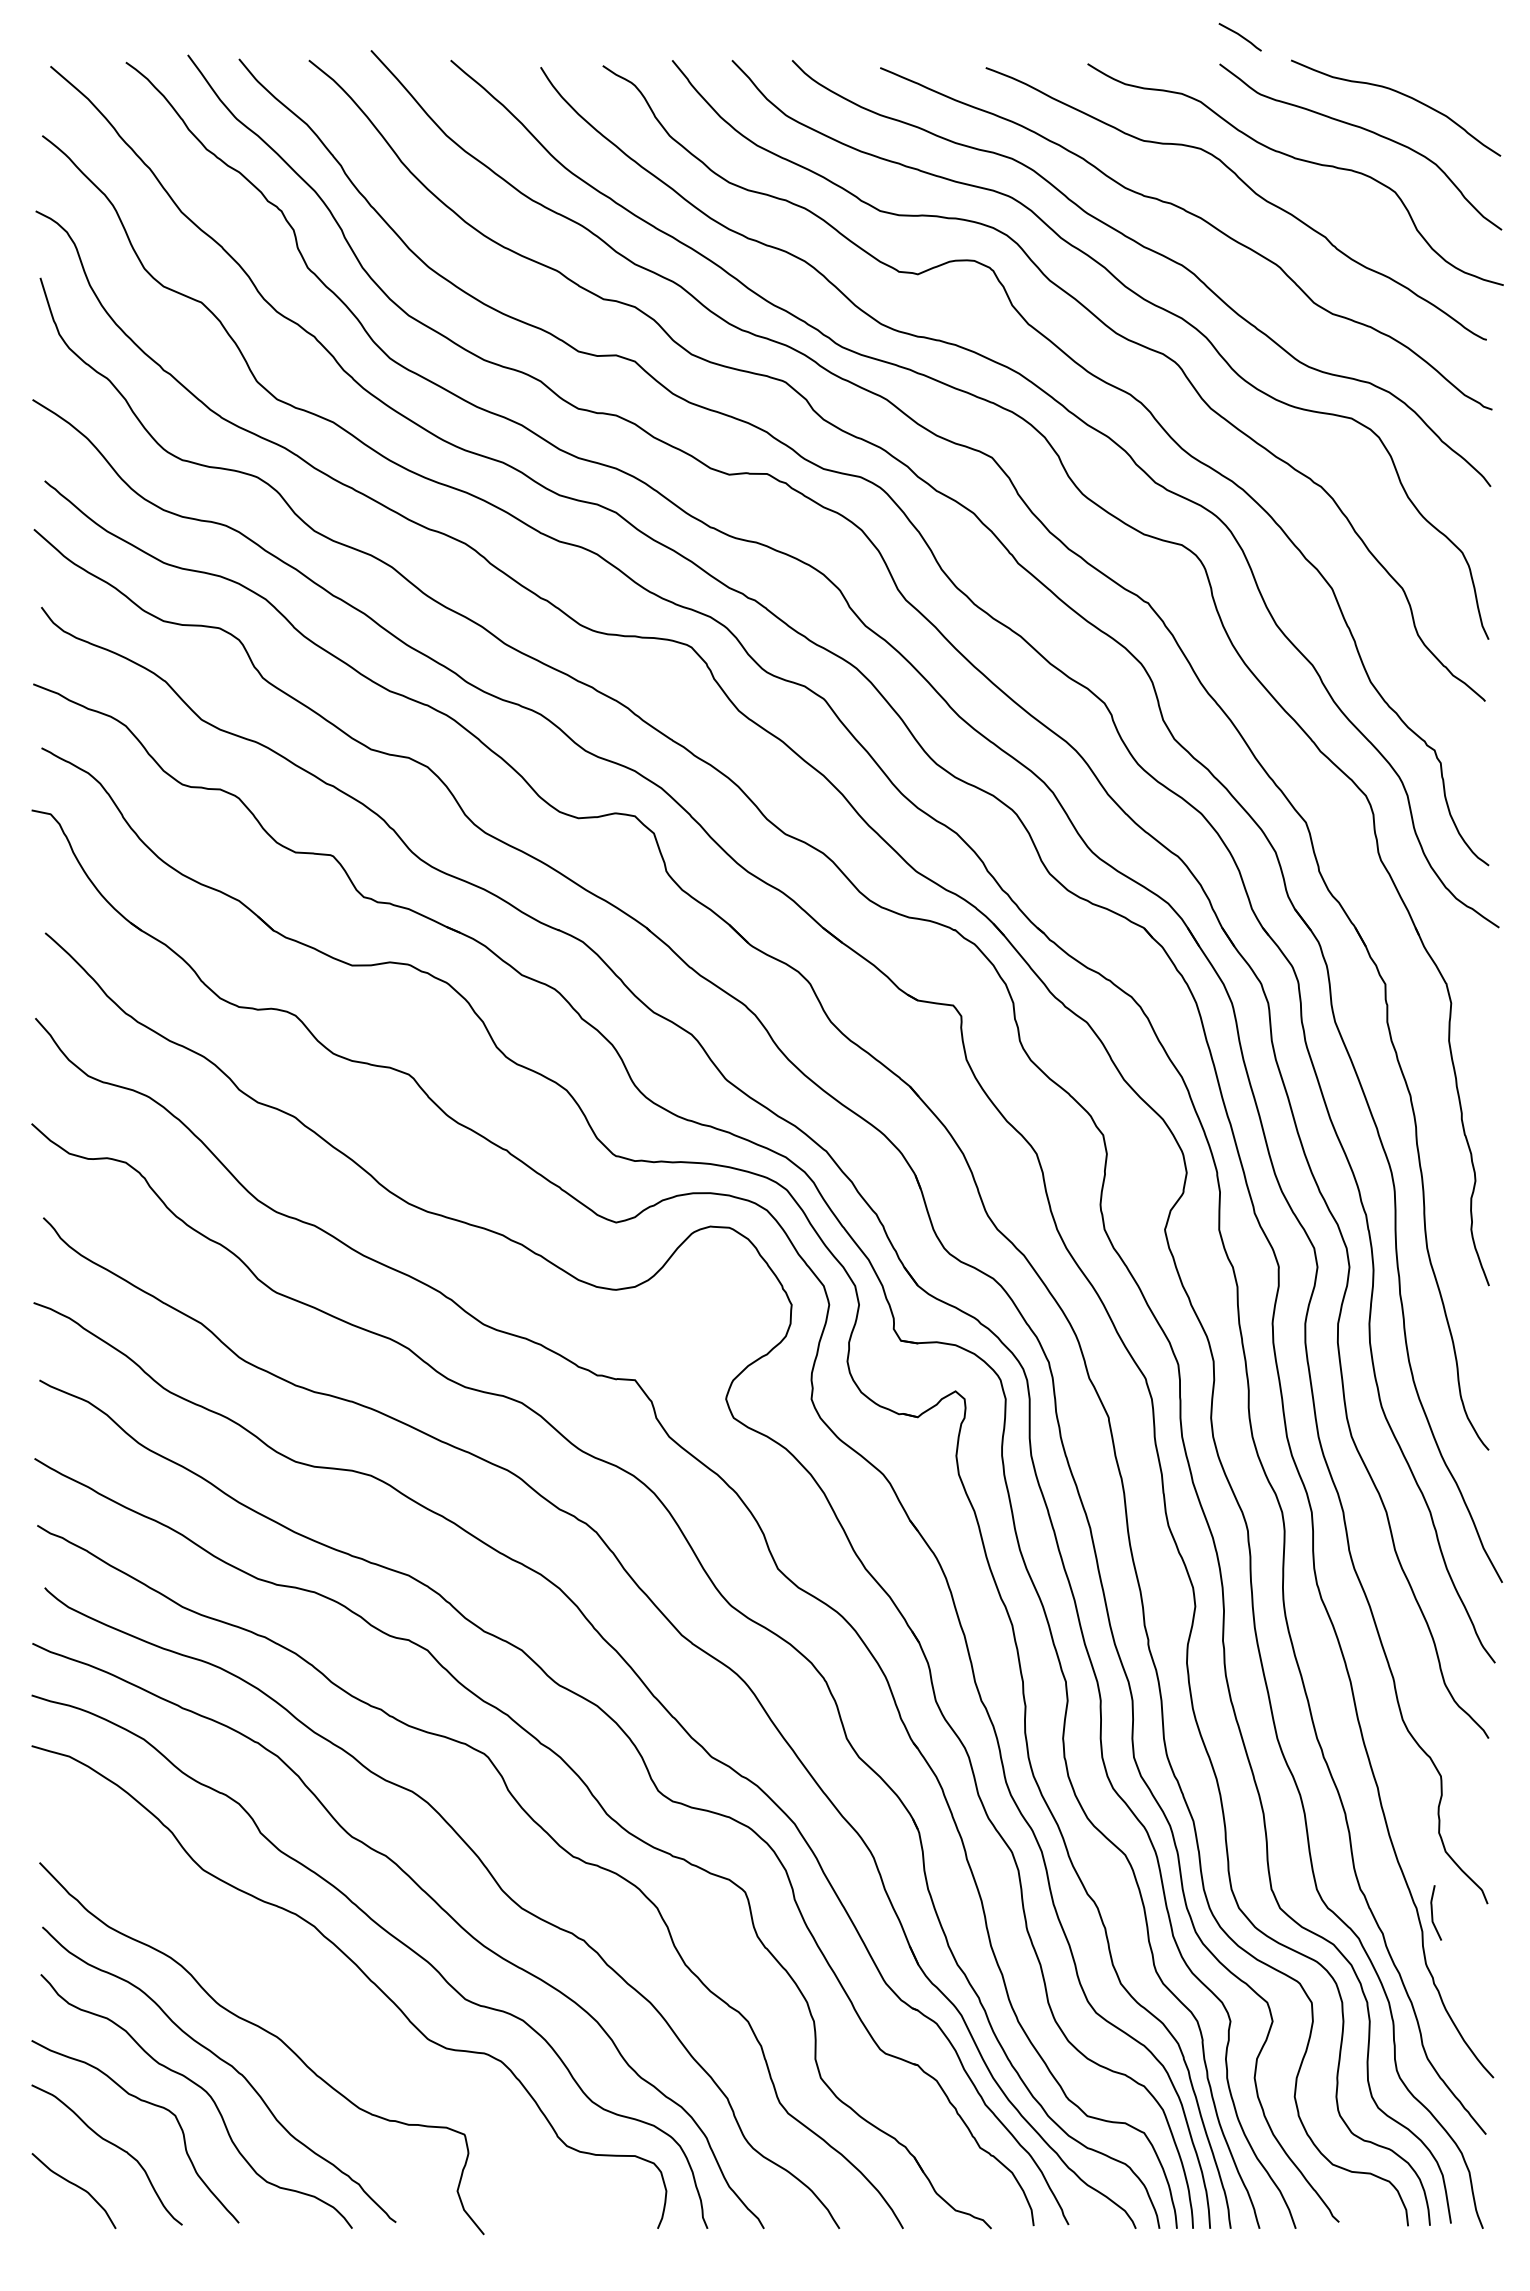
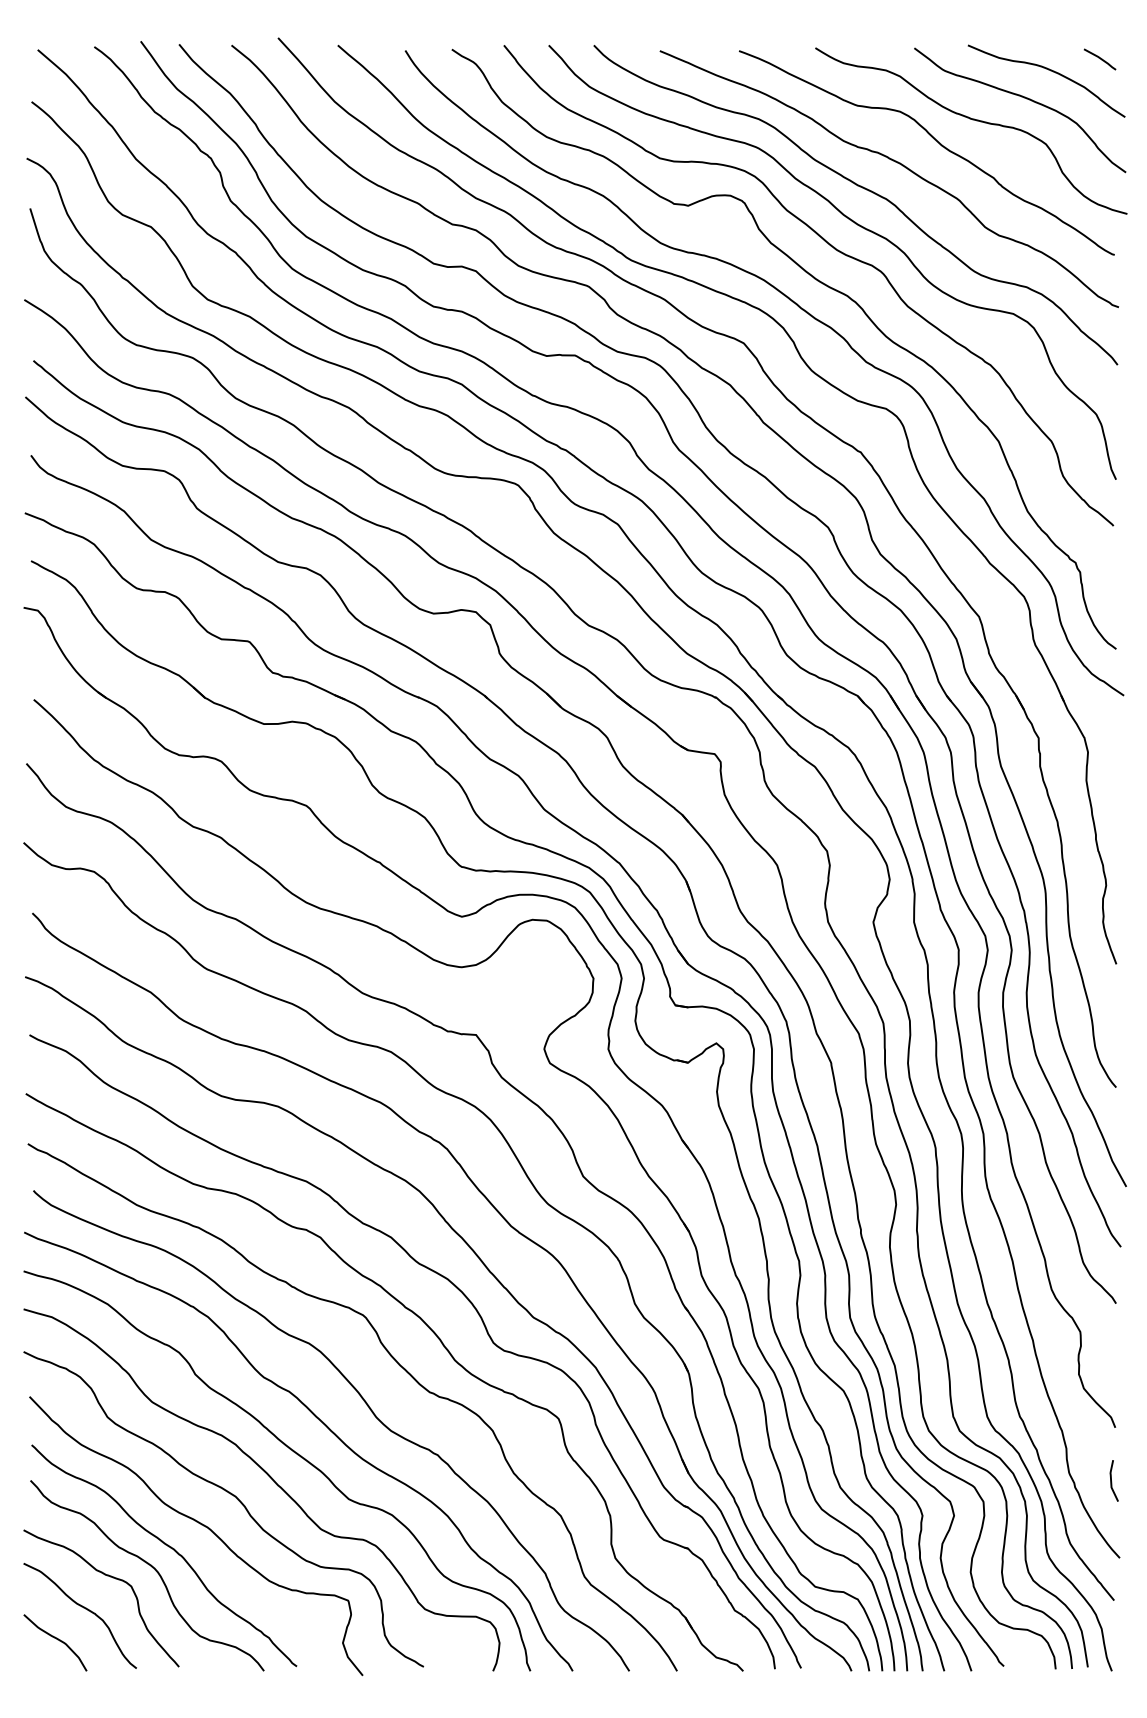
line: (1239, 36) -> (1099, 58), moved
curve: (1432, 1912) -> (1111, 1480), moved
curve: (311, 1995) -> (233, 1496), added

